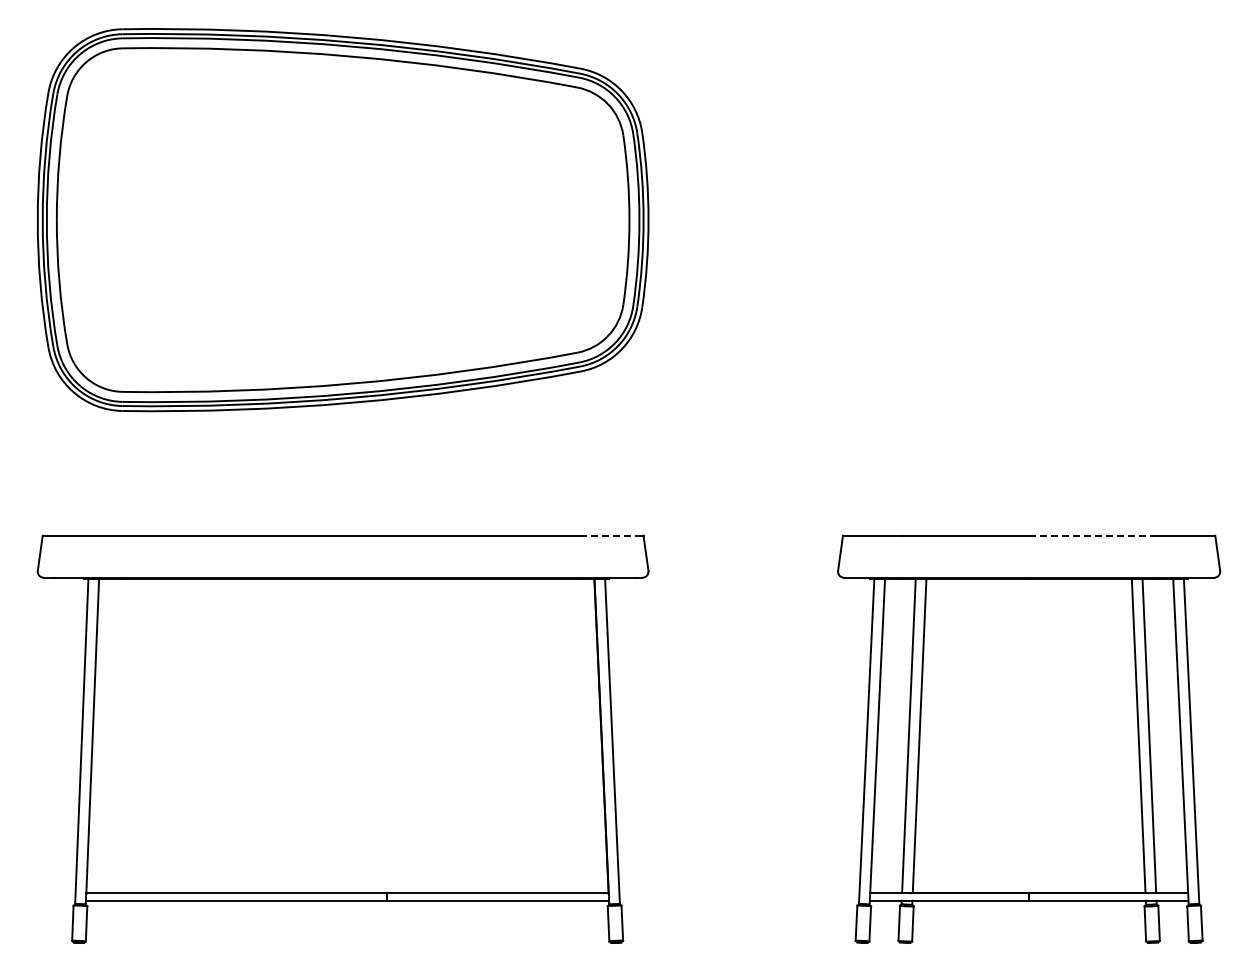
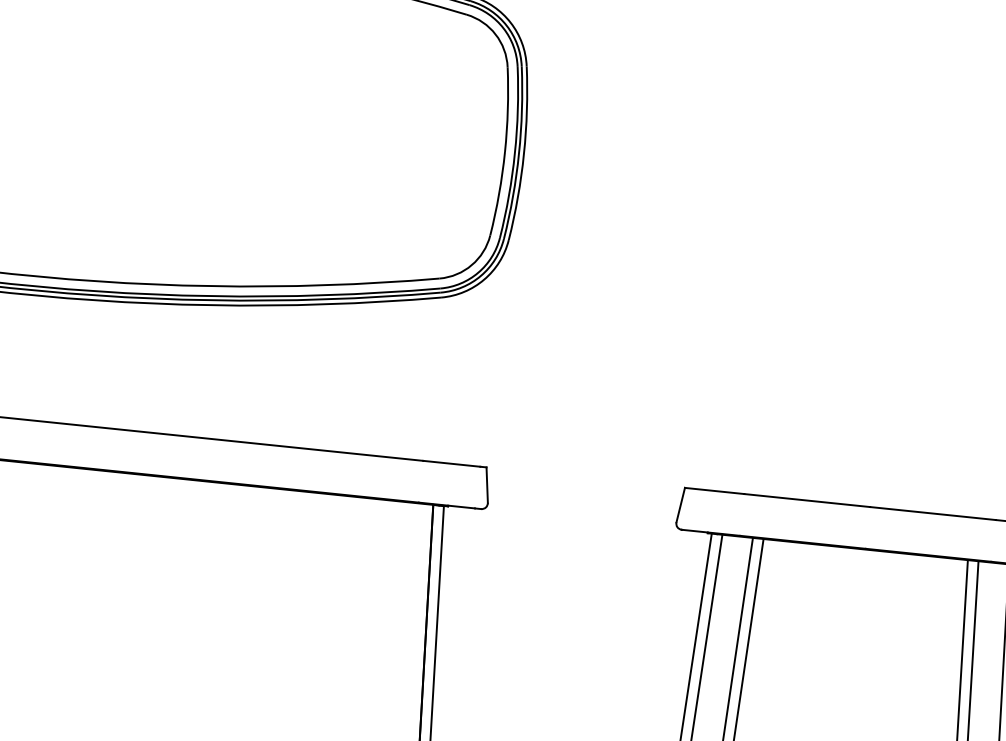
line: (608, 535) -> (451, 463), dashed -> solid
line: (1092, 535) -> (933, 513), dashed -> solid

